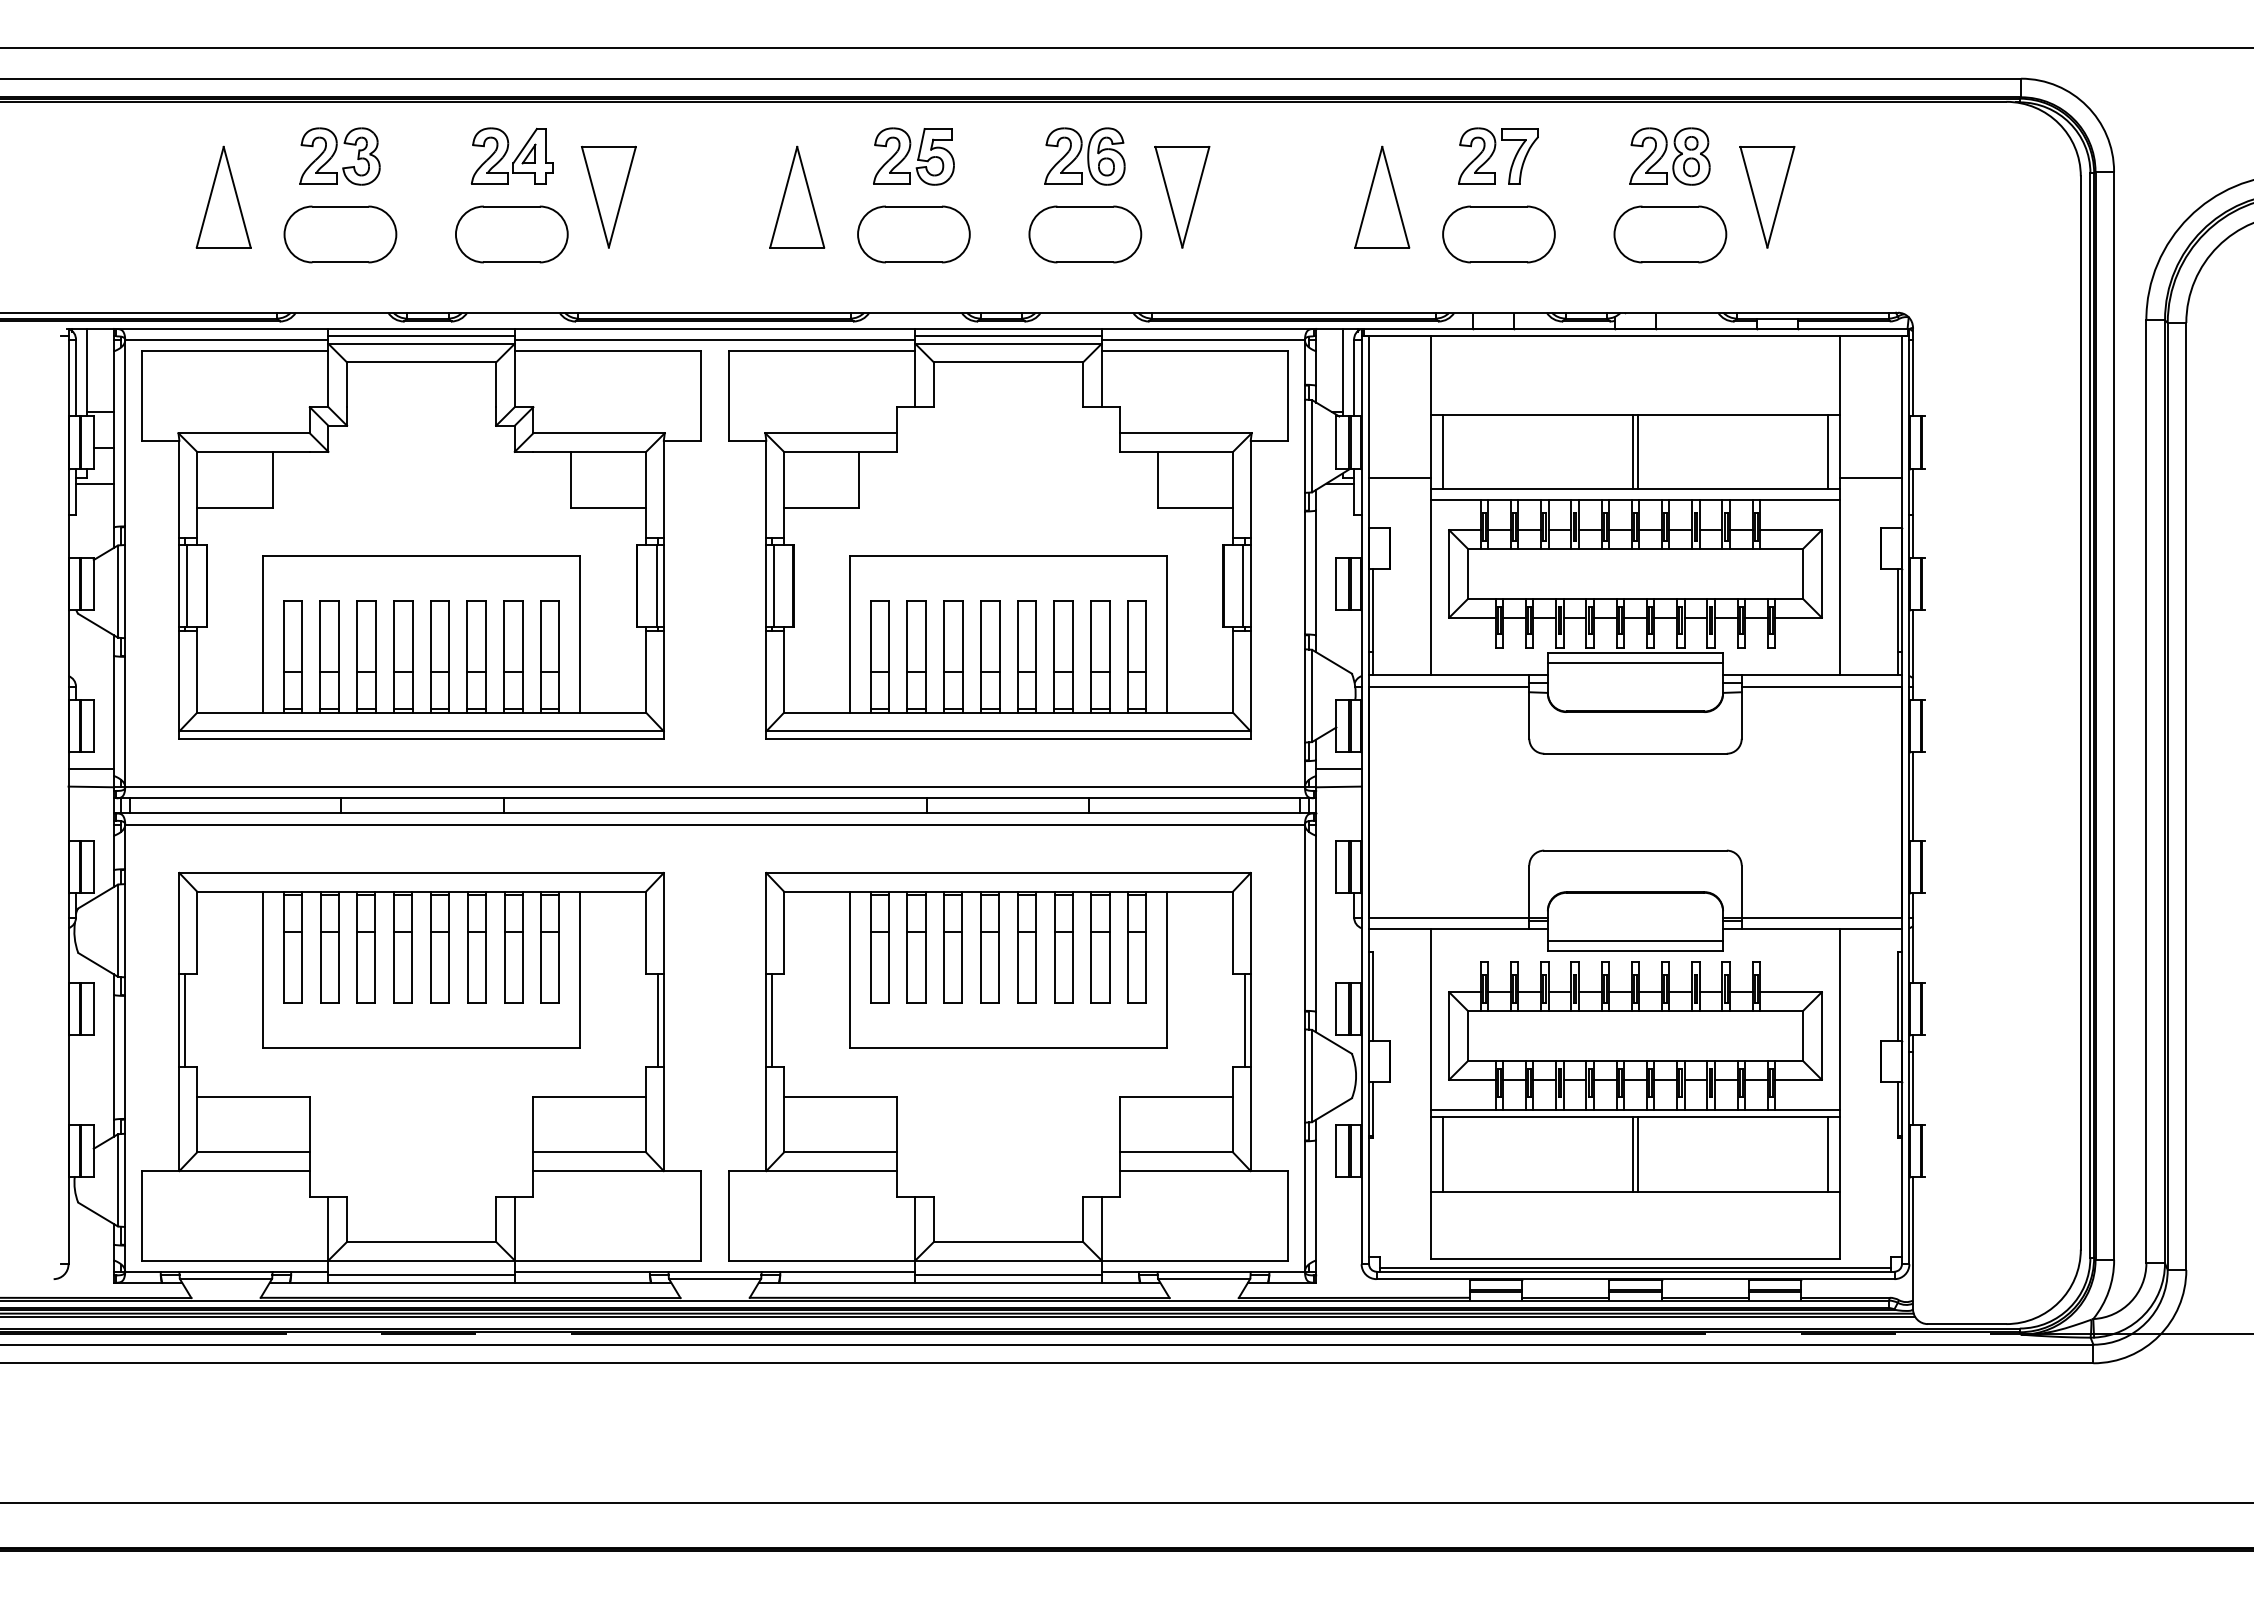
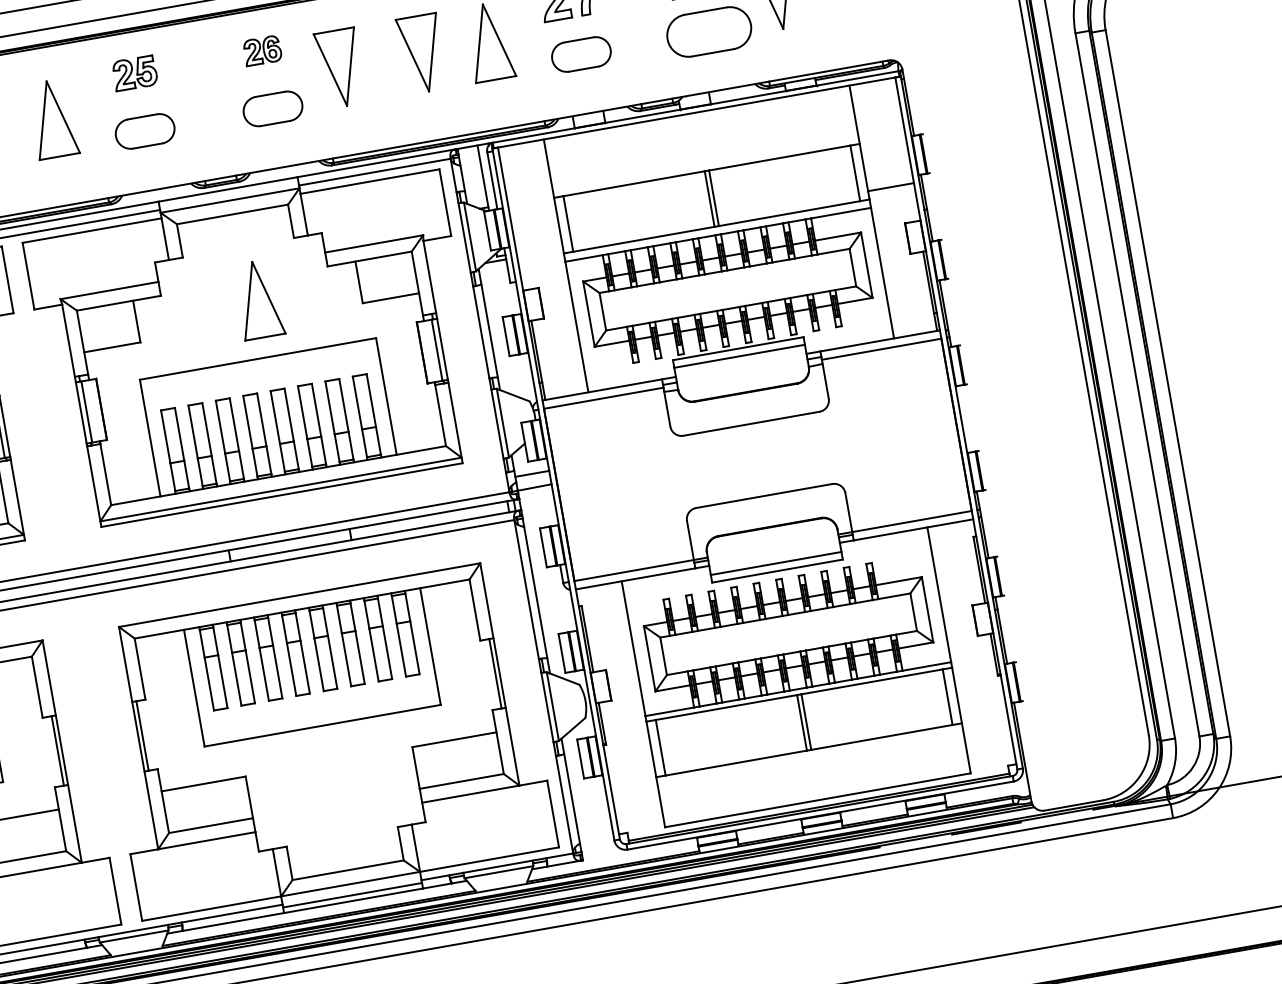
part: (913, 156) -> (134, 73), size x0.7
part: (1084, 156) -> (262, 50), size x0.6
part: (1292, 197) -> (422, 54), added
part: (913, 234) -> (144, 131), size x0.7
part: (1085, 234) -> (273, 108), size x0.7
part: (1498, 234) -> (581, 54), size x0.7
line: (1008, 336) -> (229, 195), removed
line: (1399, 477) -> (539, 248), removed
part: (1023, 478) -> (258, 298), added
line: (1912, 796) -> (963, 419), removed

